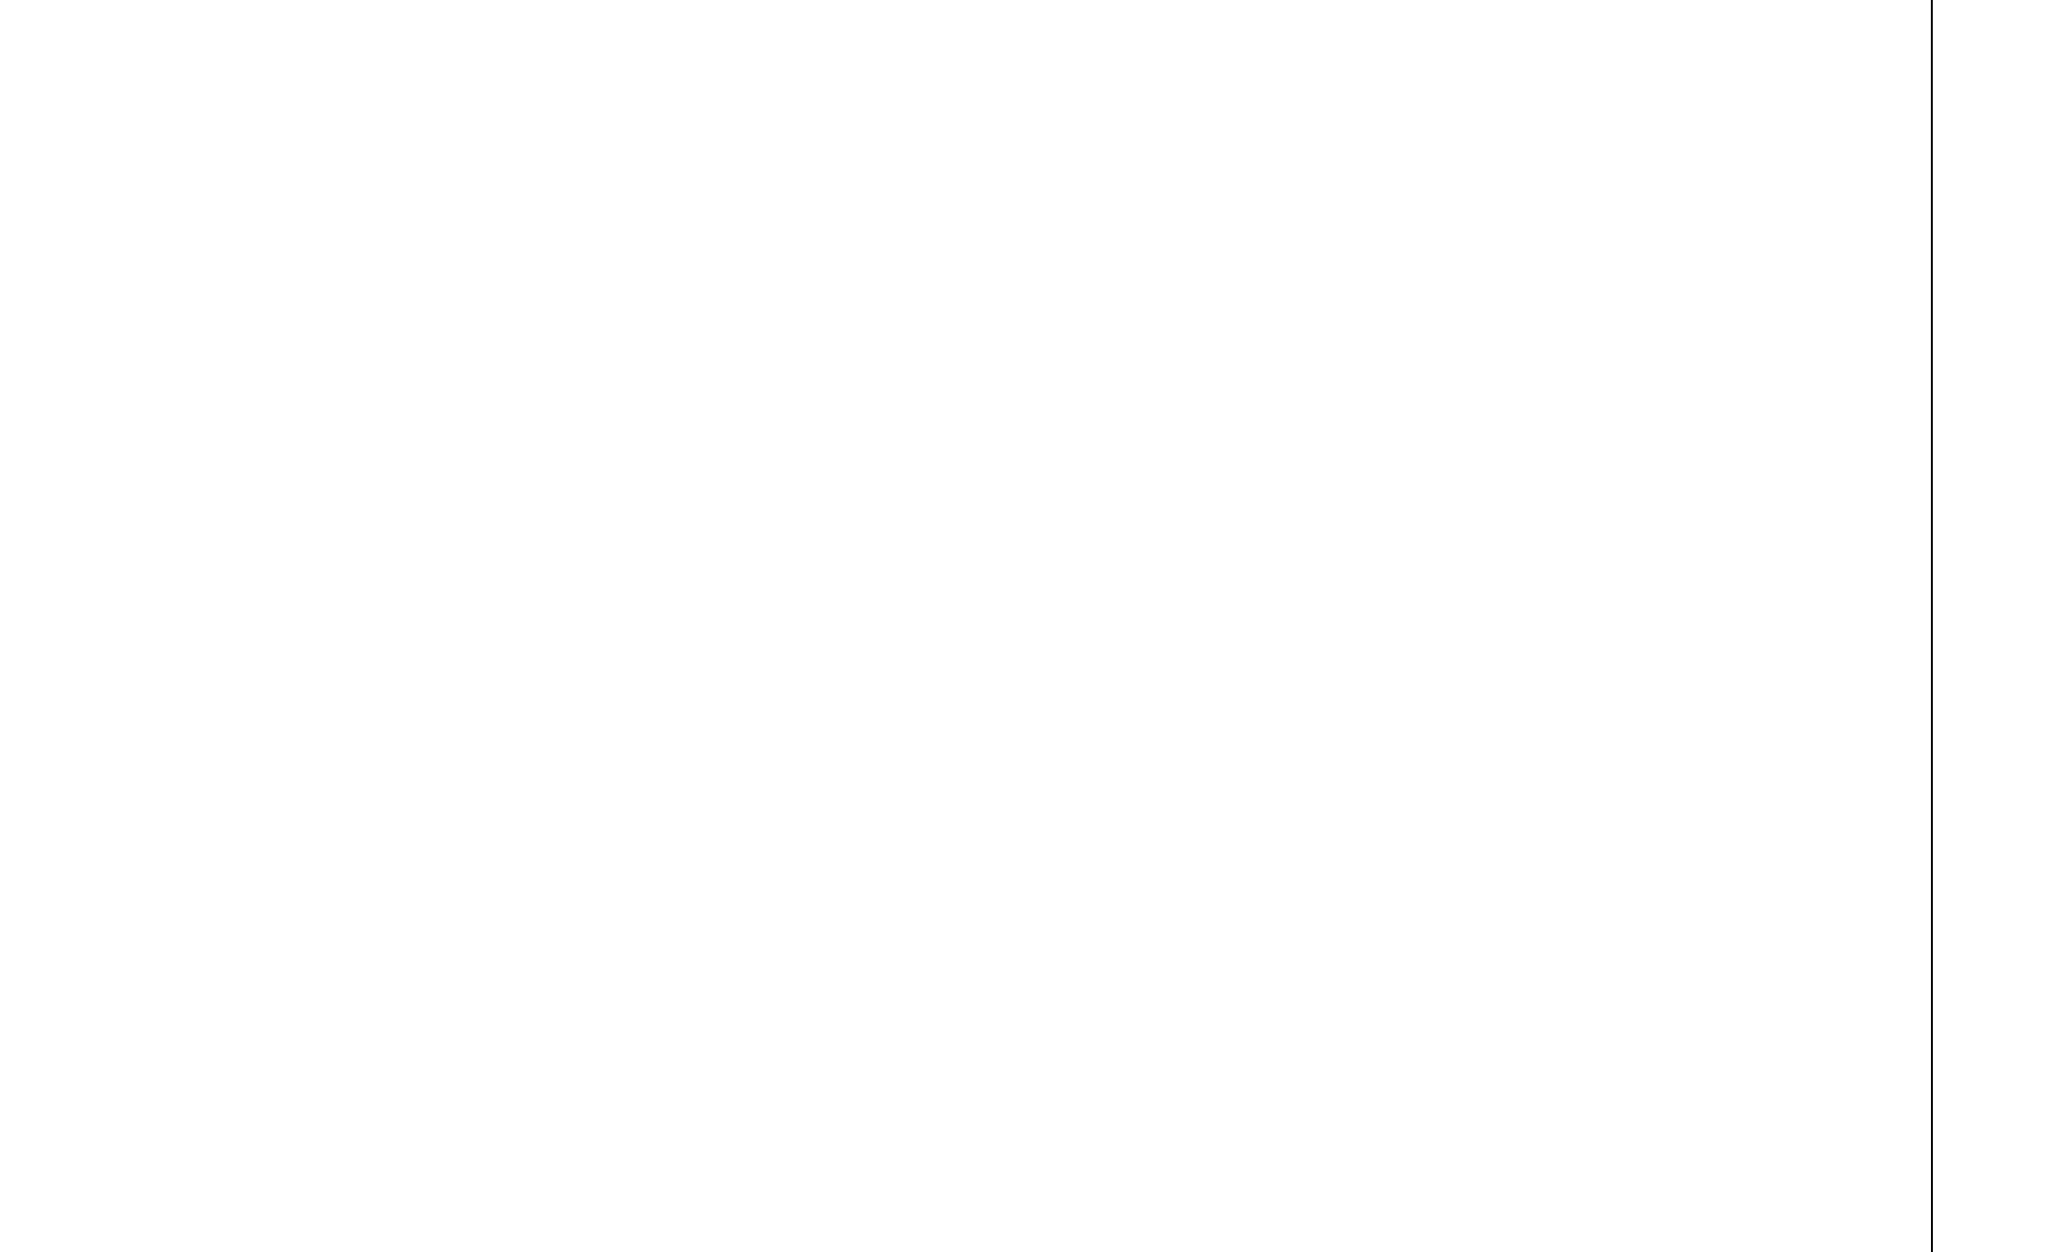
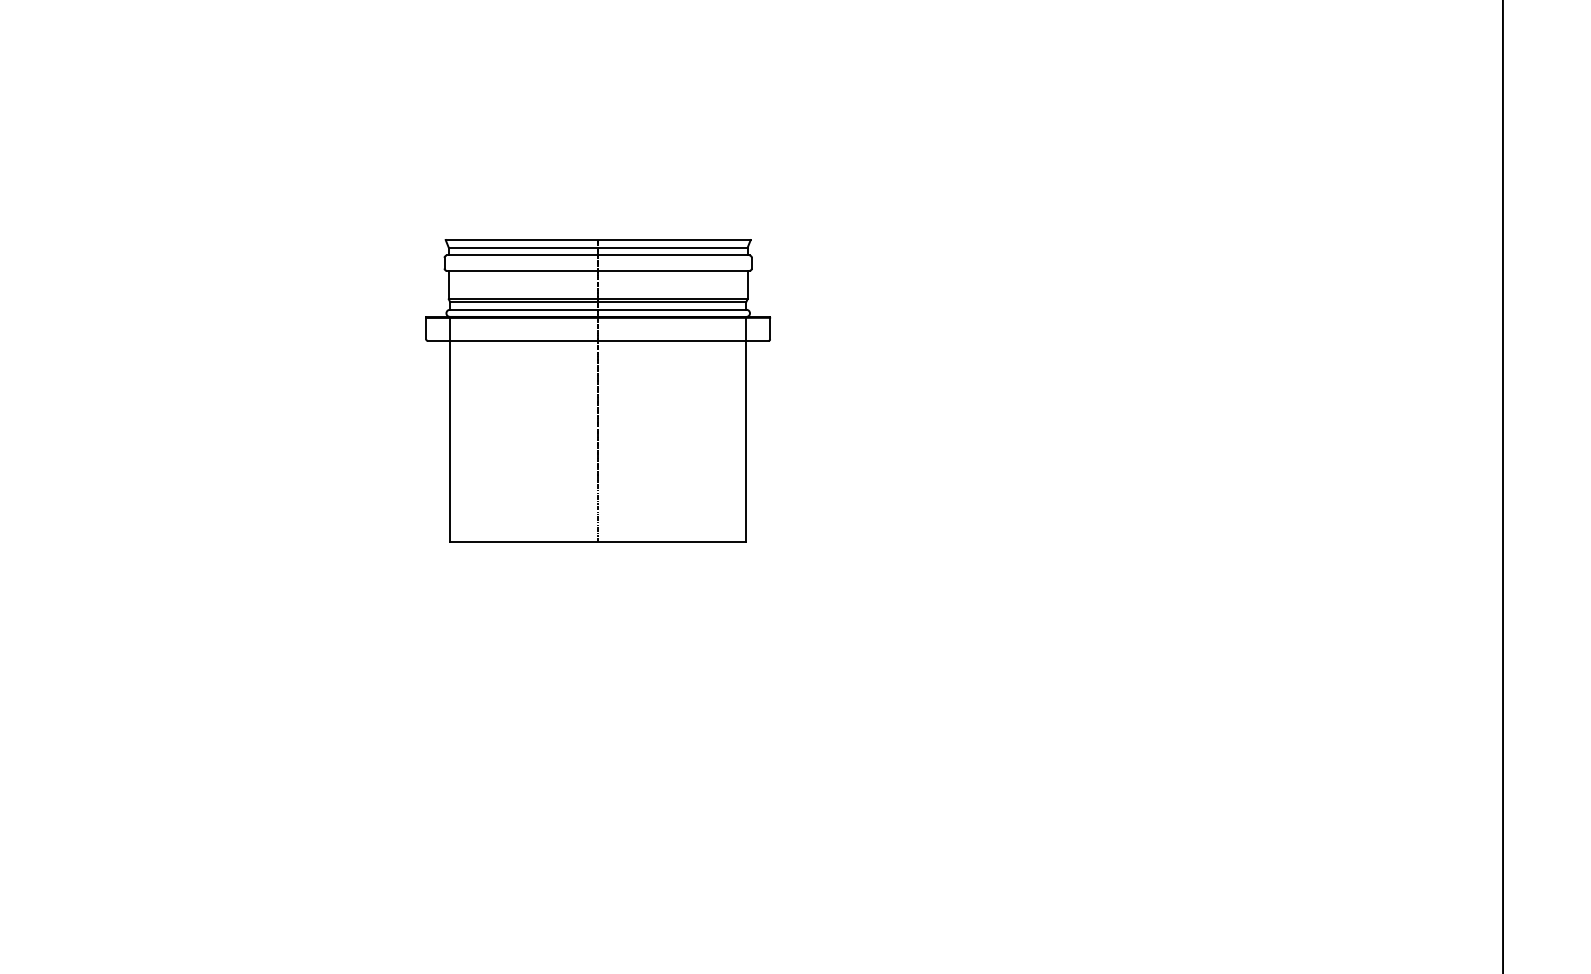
part: (768, 502) -> (597, 390), added

